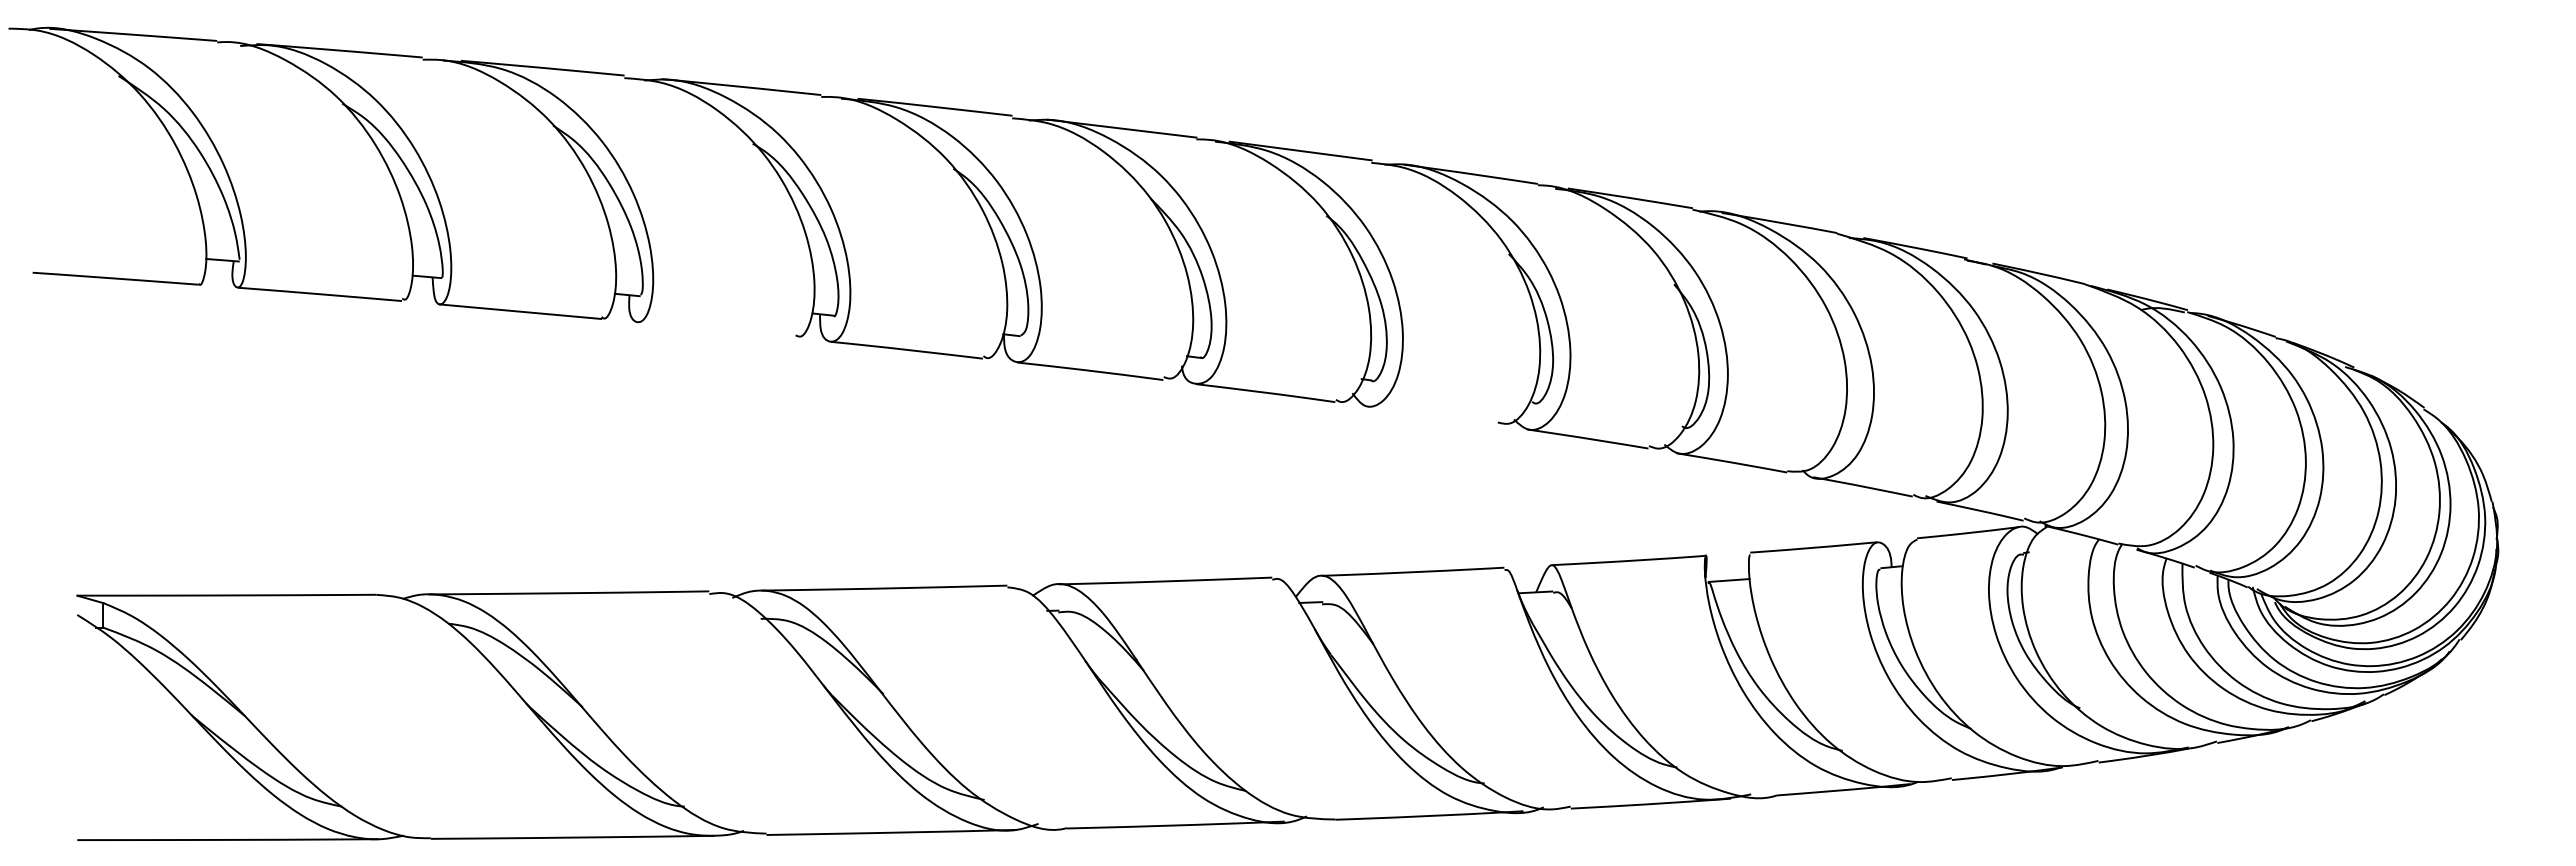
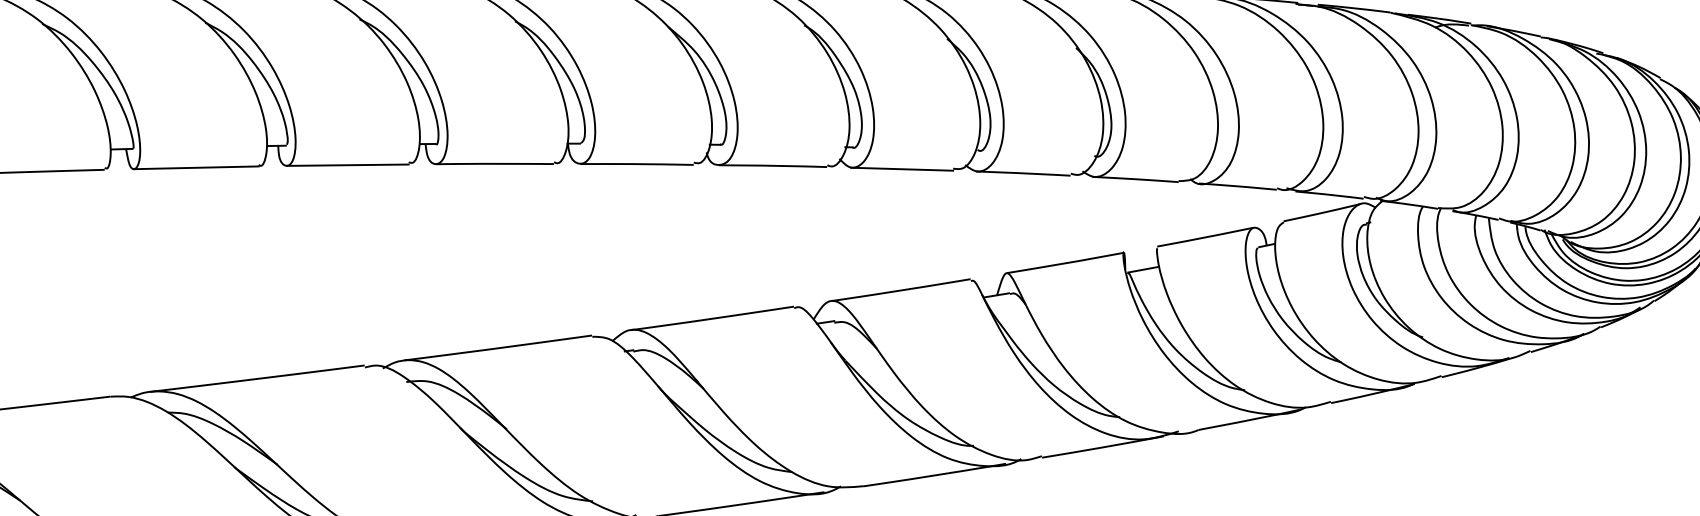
line: (716, 330) -> (347, 165), added
line: (1431, 415) -> (901, 169), added

